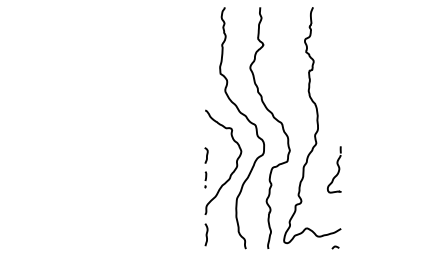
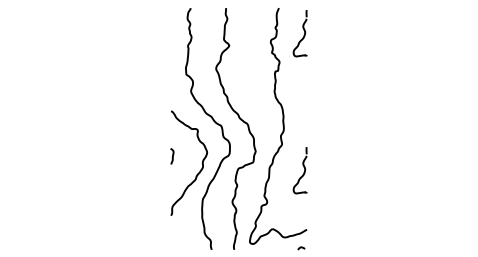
part: (333, 32) -> (299, 33), added
part: (205, 179) -> (171, 180), removed
curve: (206, 234) -> (172, 235), removed

